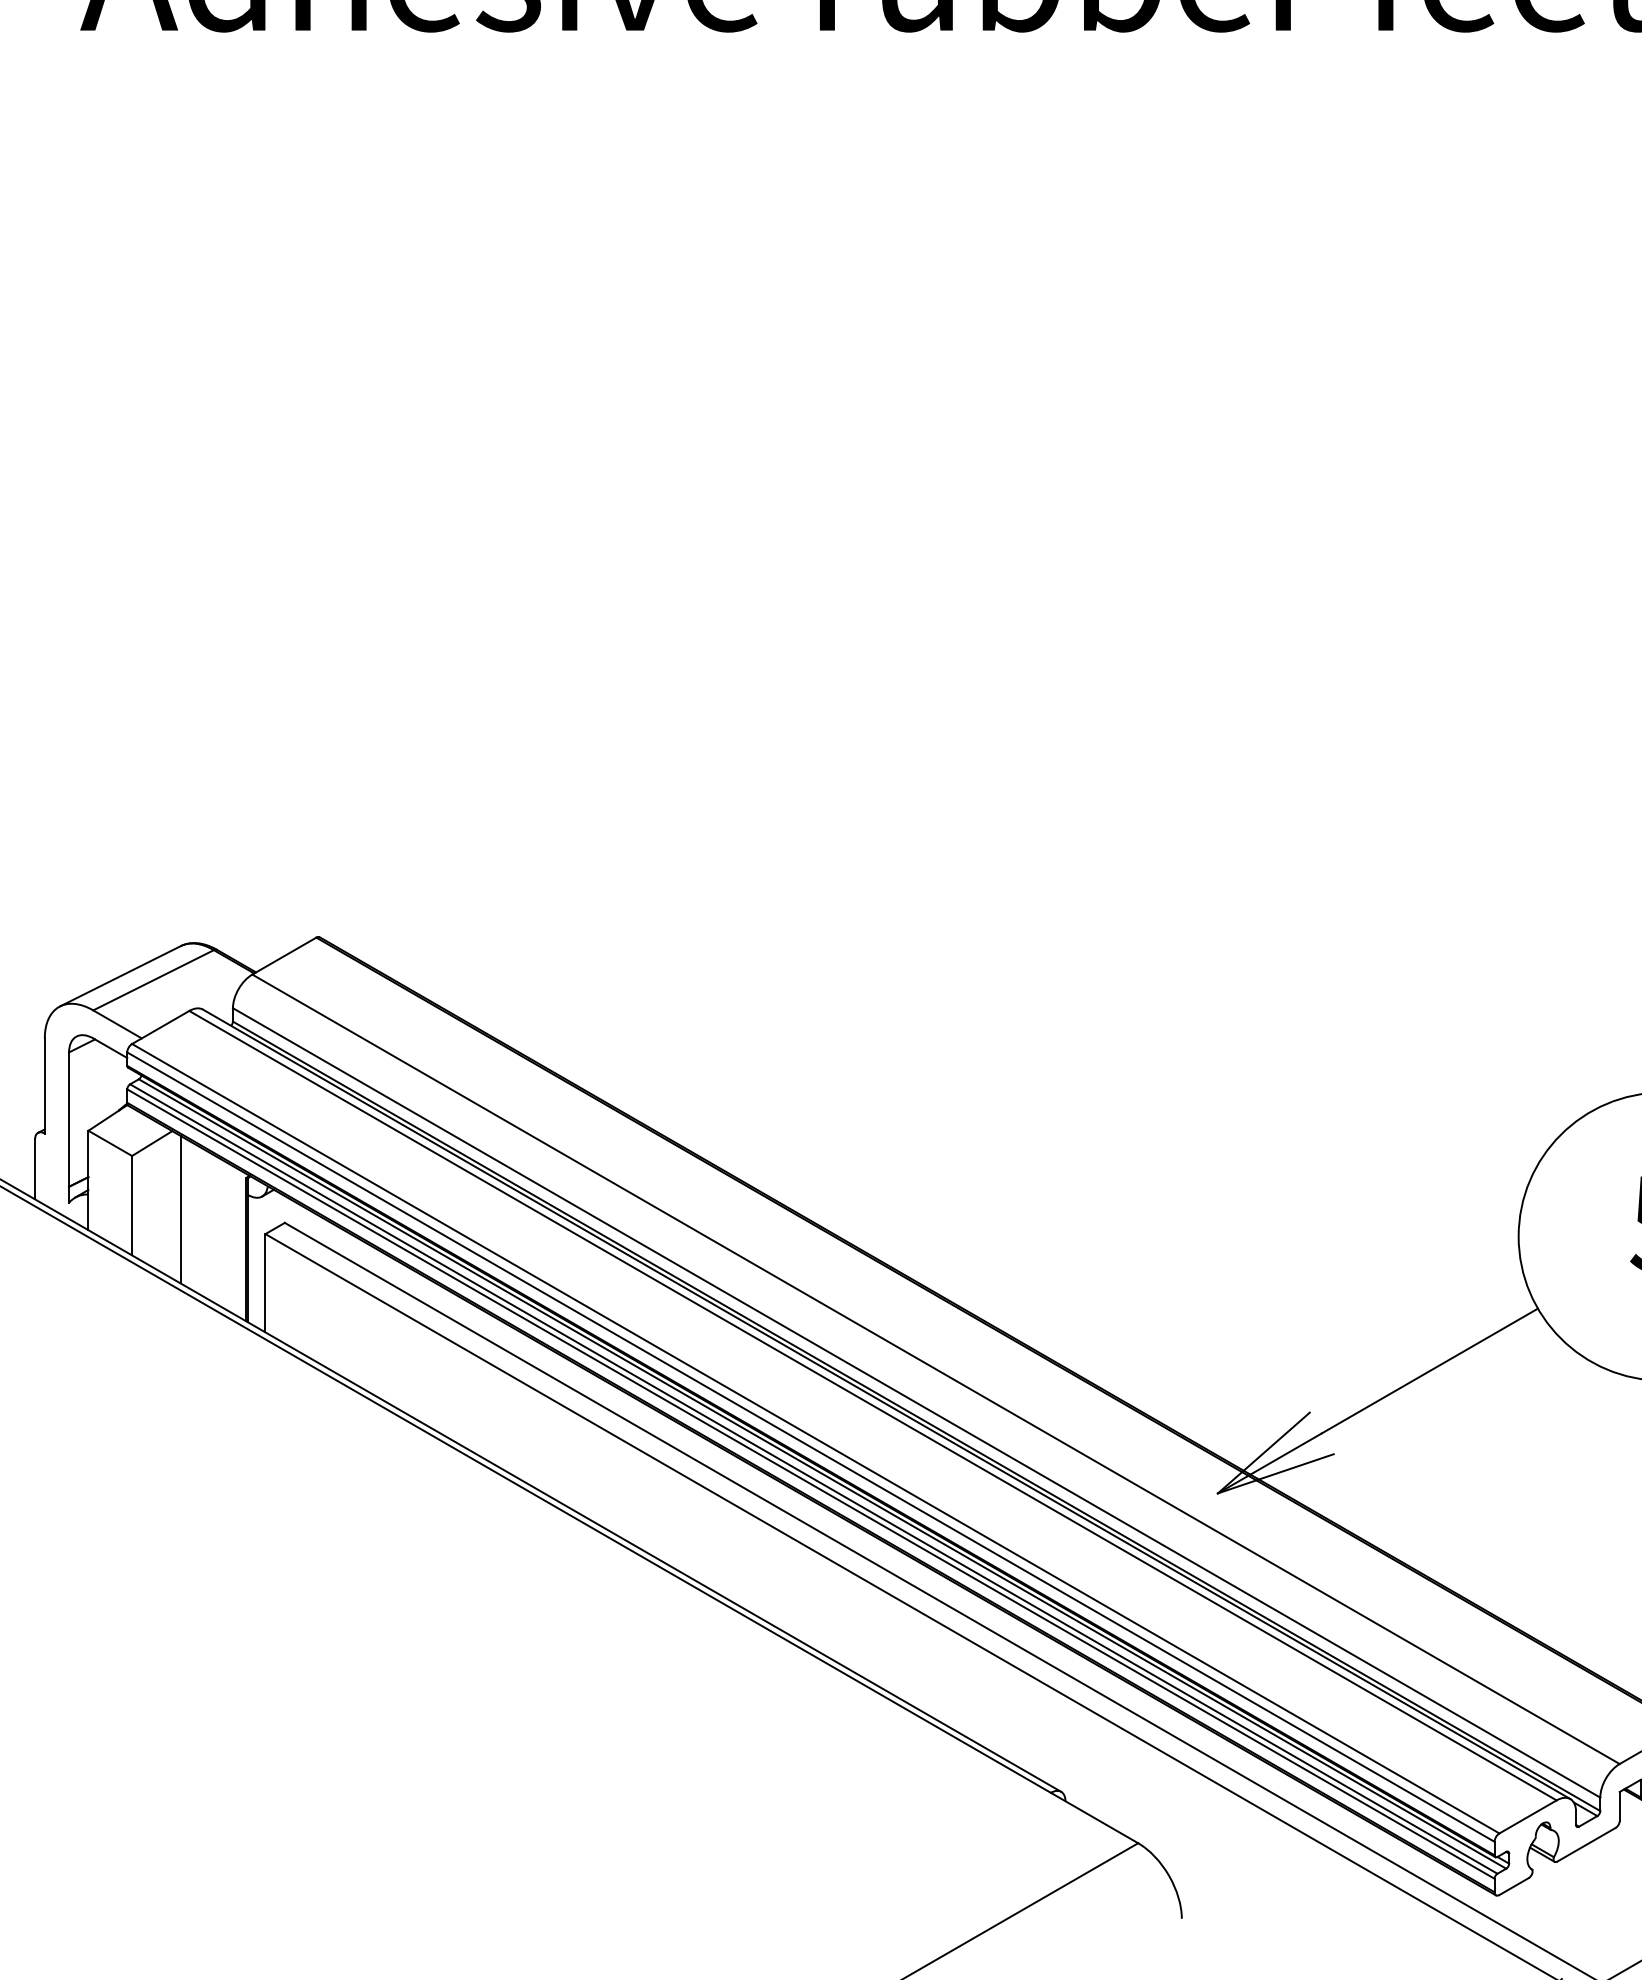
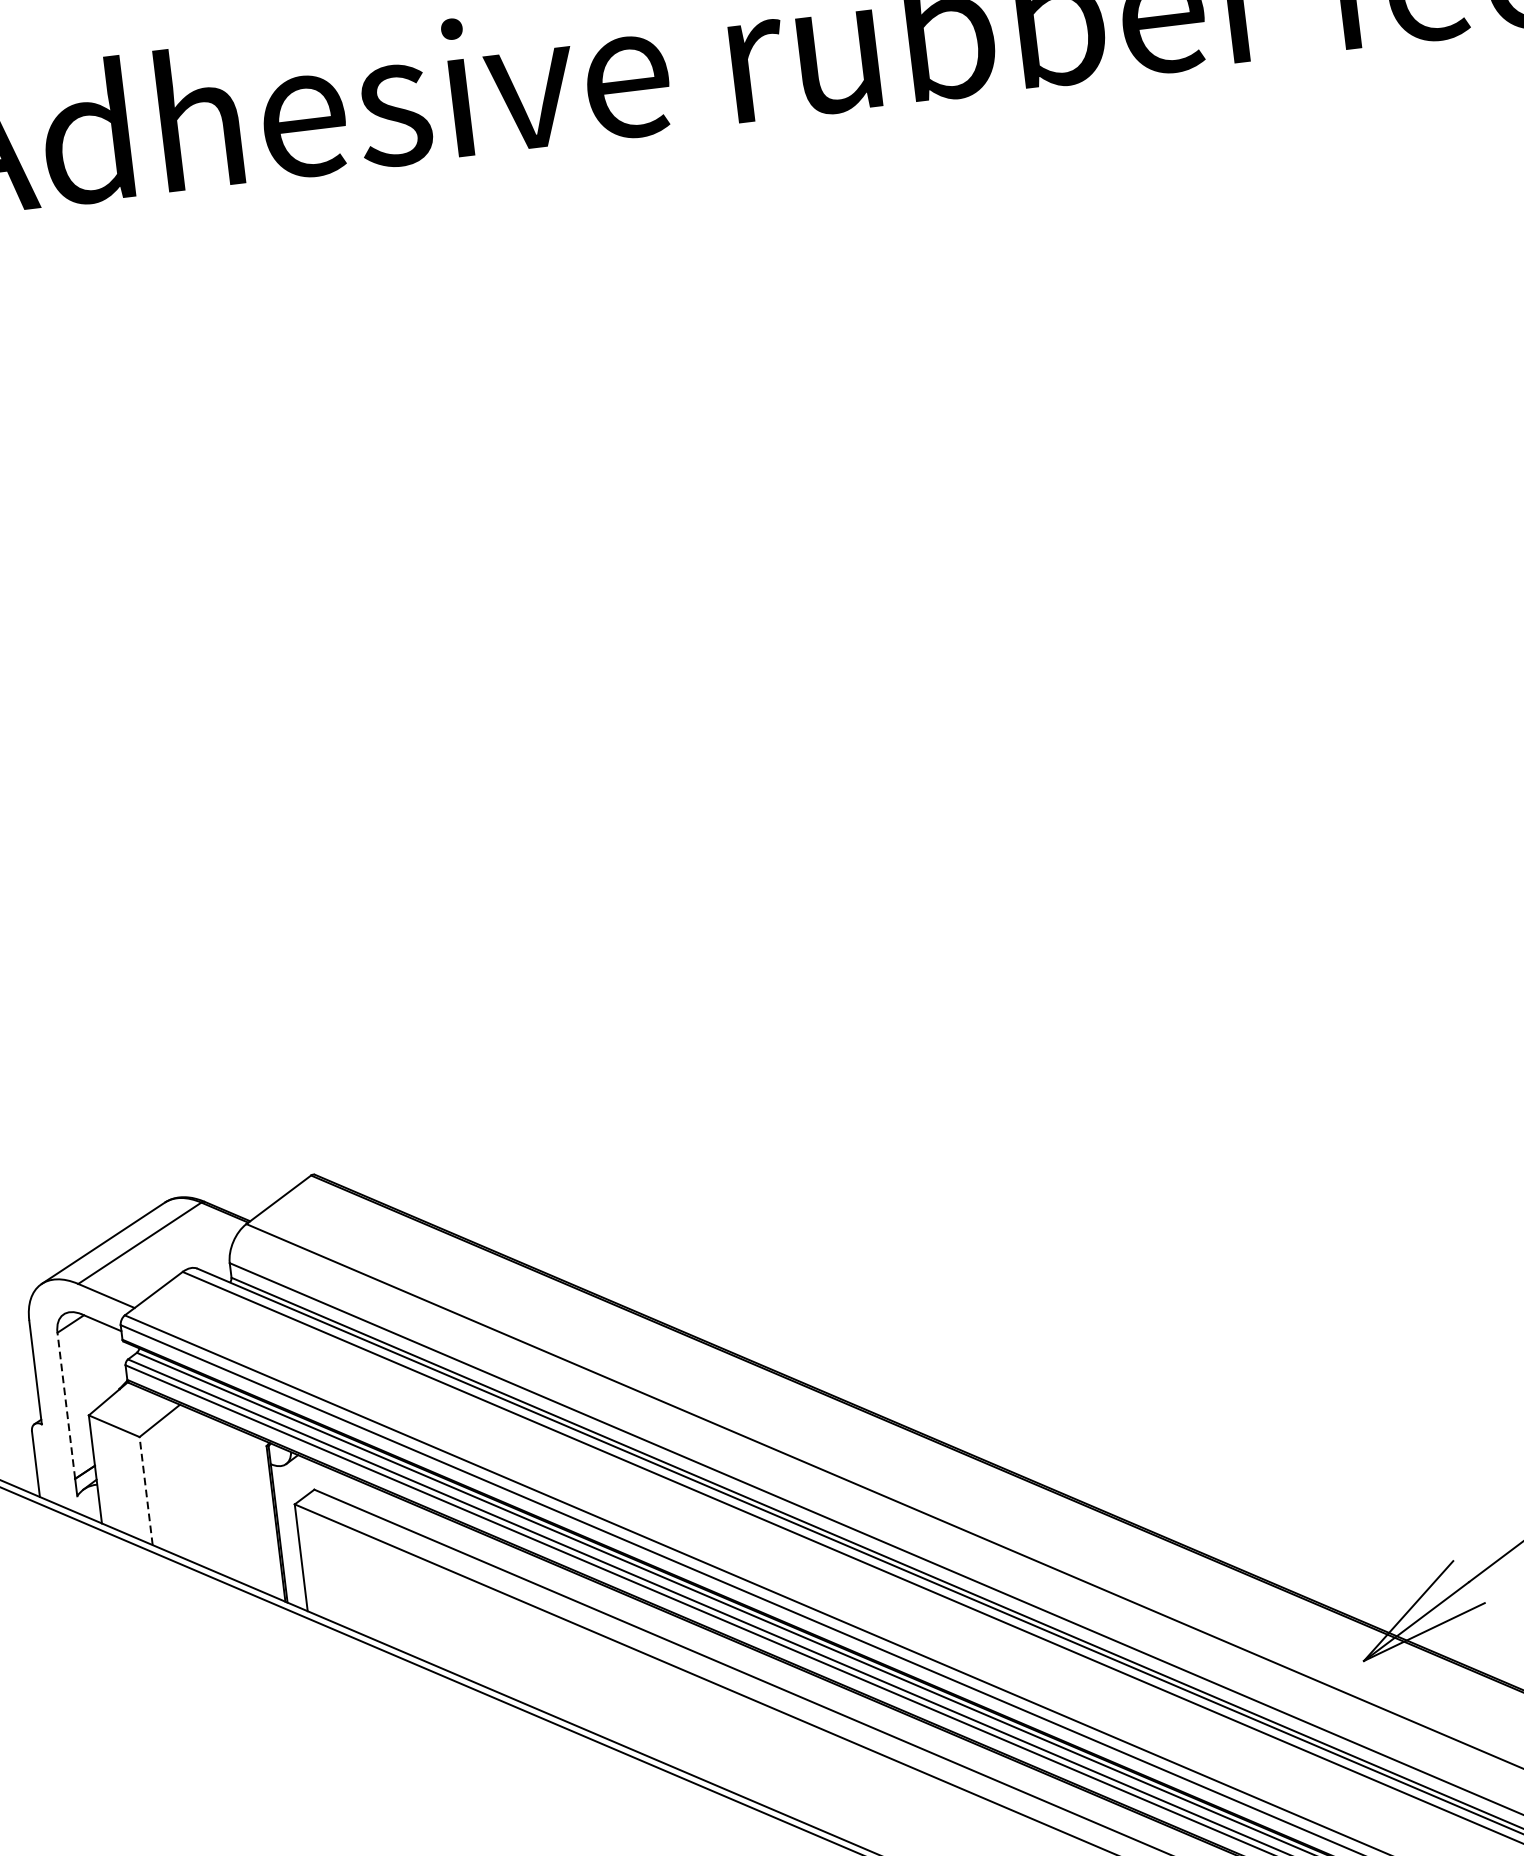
line: (69, 1119) -> (66, 1405), solid -> dashed
line: (132, 1205) -> (146, 1490), solid -> dashed
line: (180, 1209) -> (199, 1488), removed

